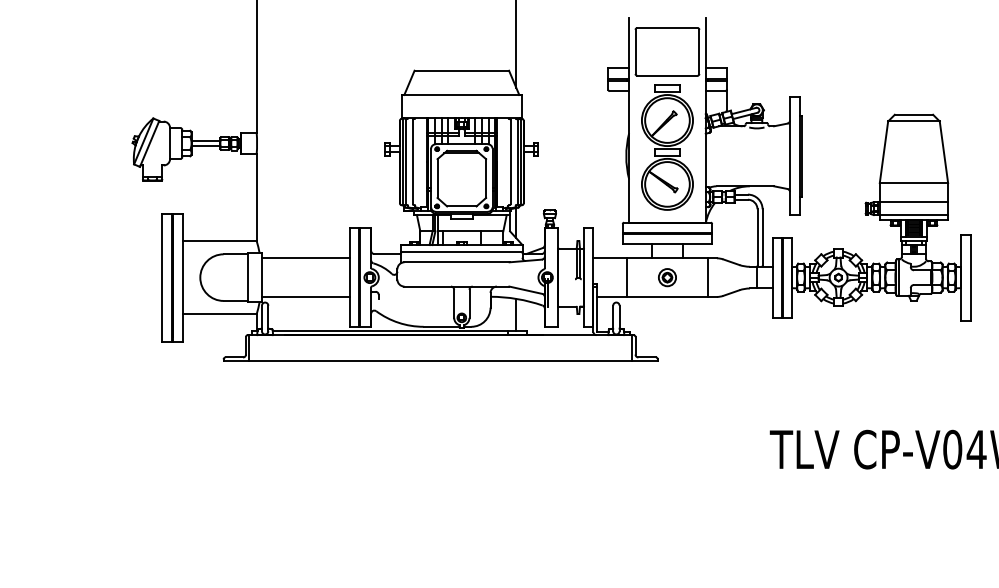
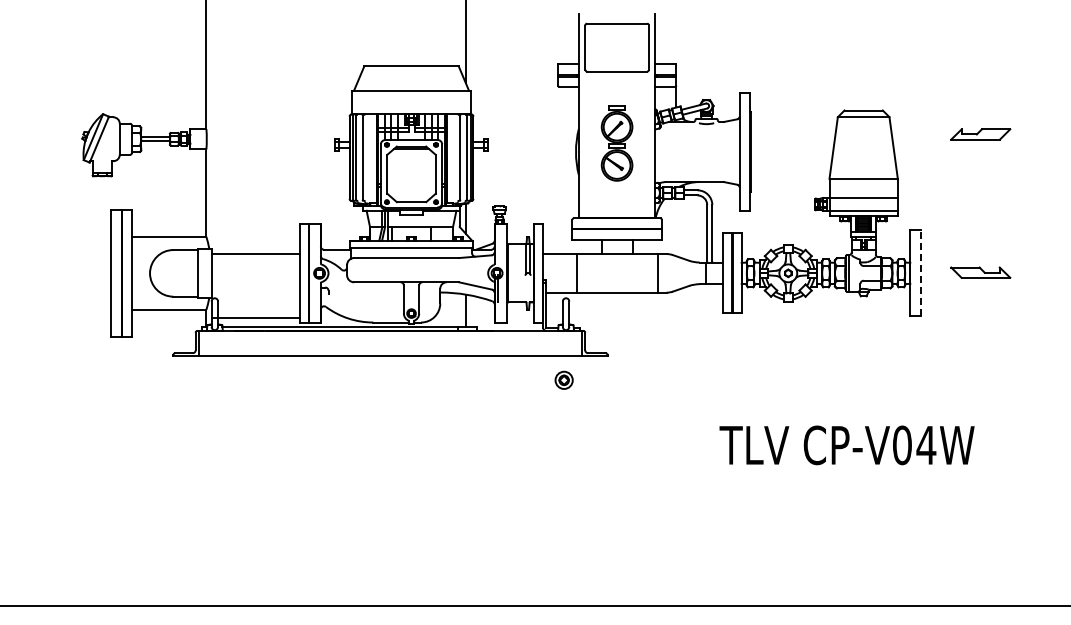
part: (666, 147) -> (616, 143), size x0.6
part: (666, 276) -> (563, 379), moved
line: (970, 276) -> (920, 272), solid -> dashed
line: (305, 296) -> (255, 317), moved

